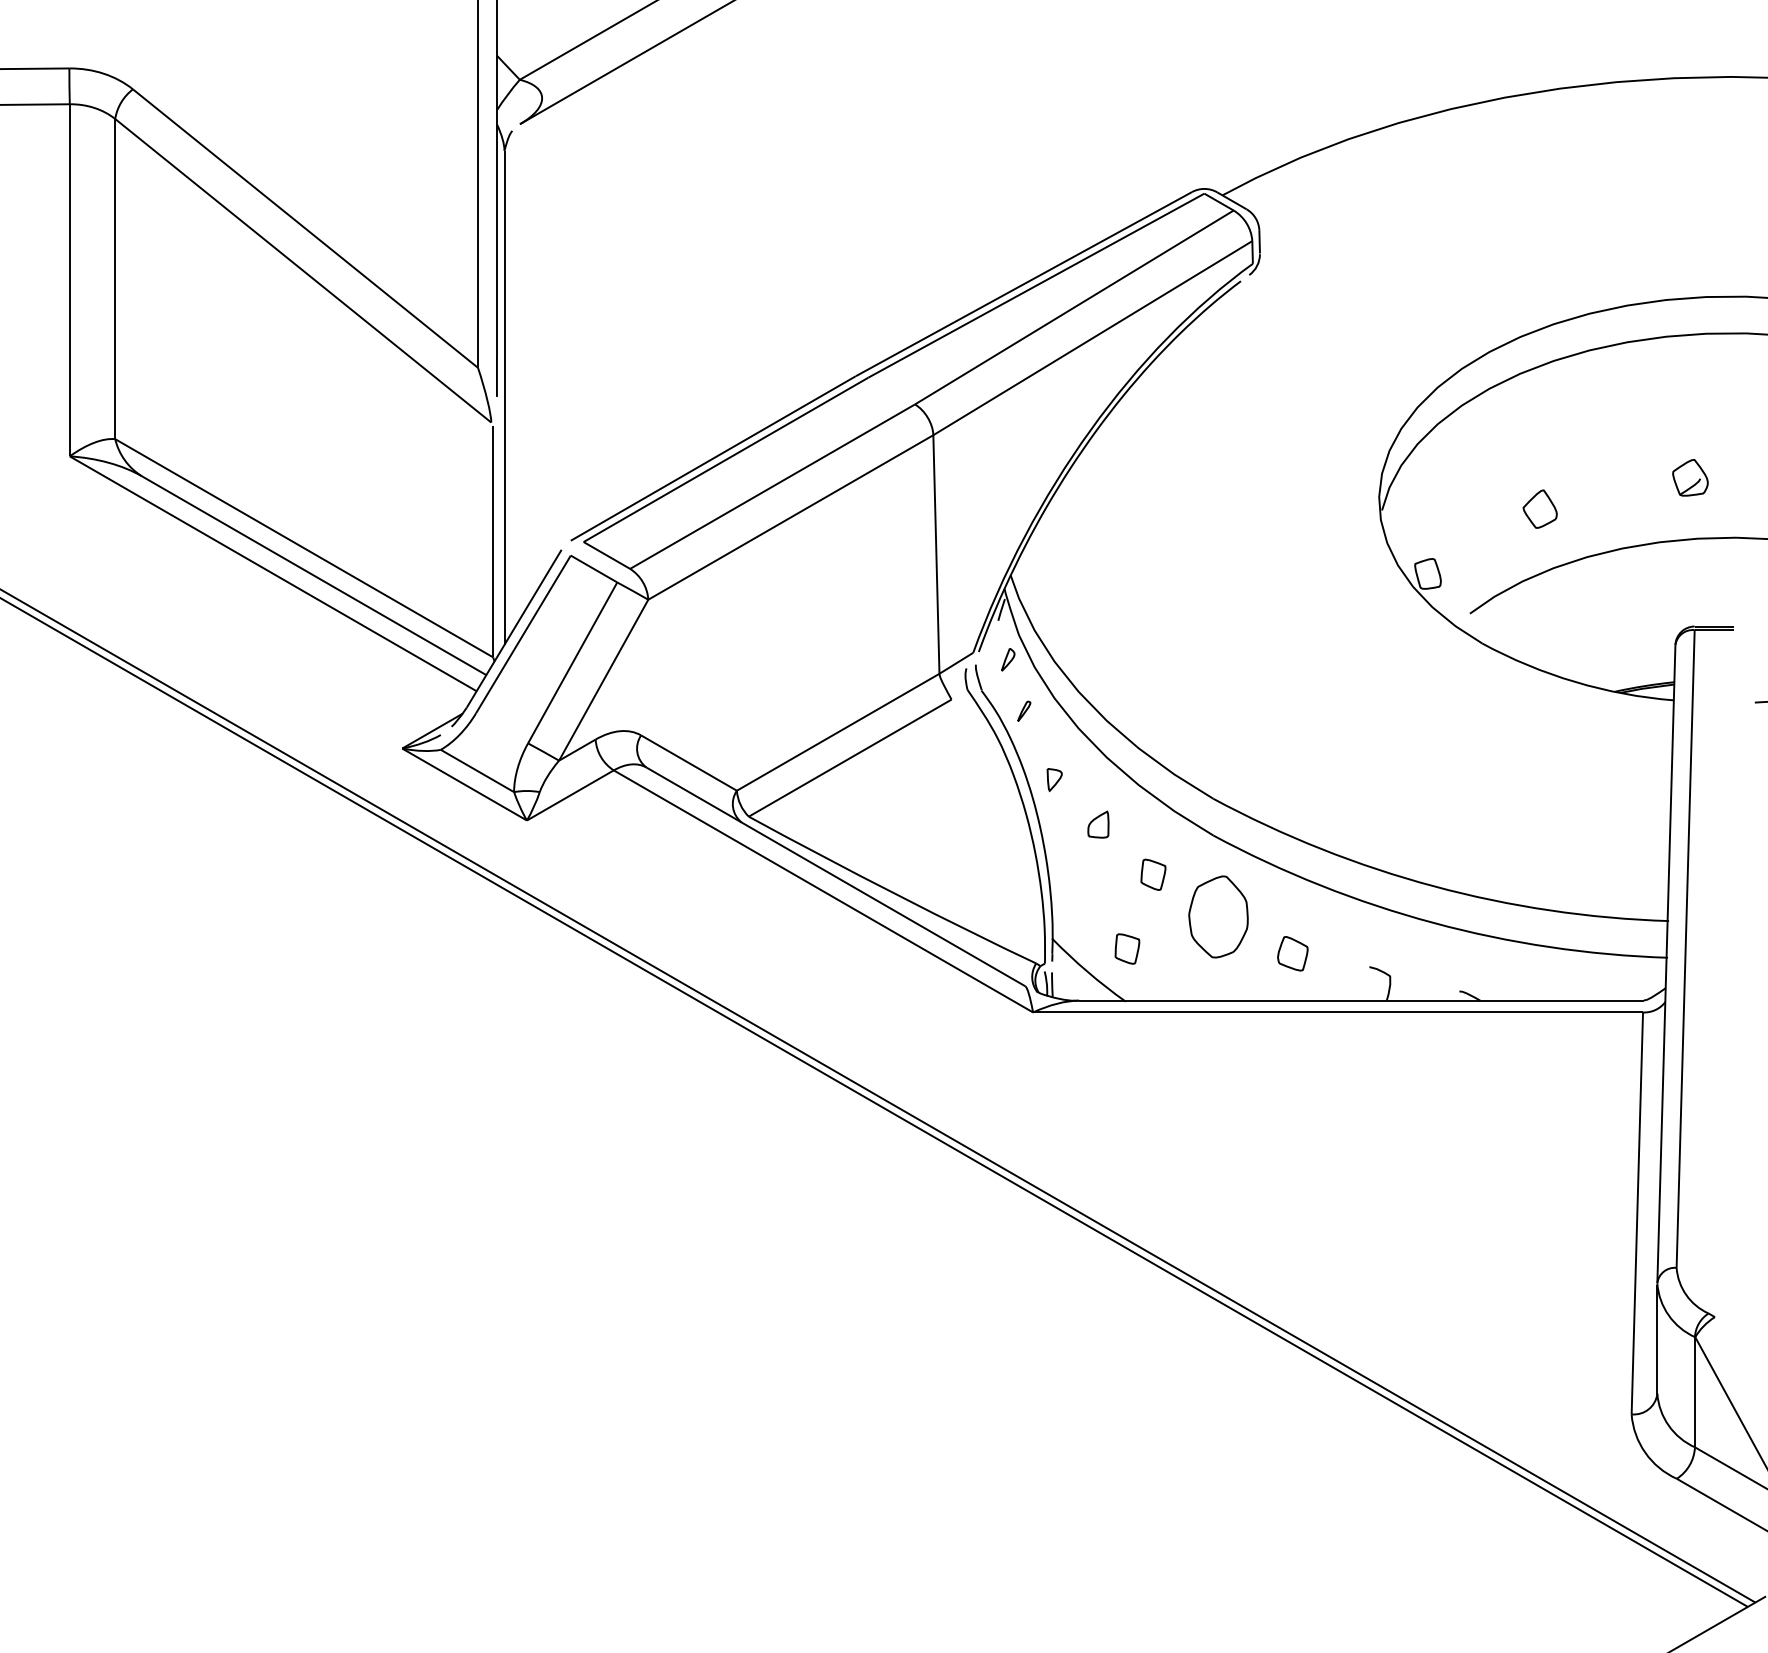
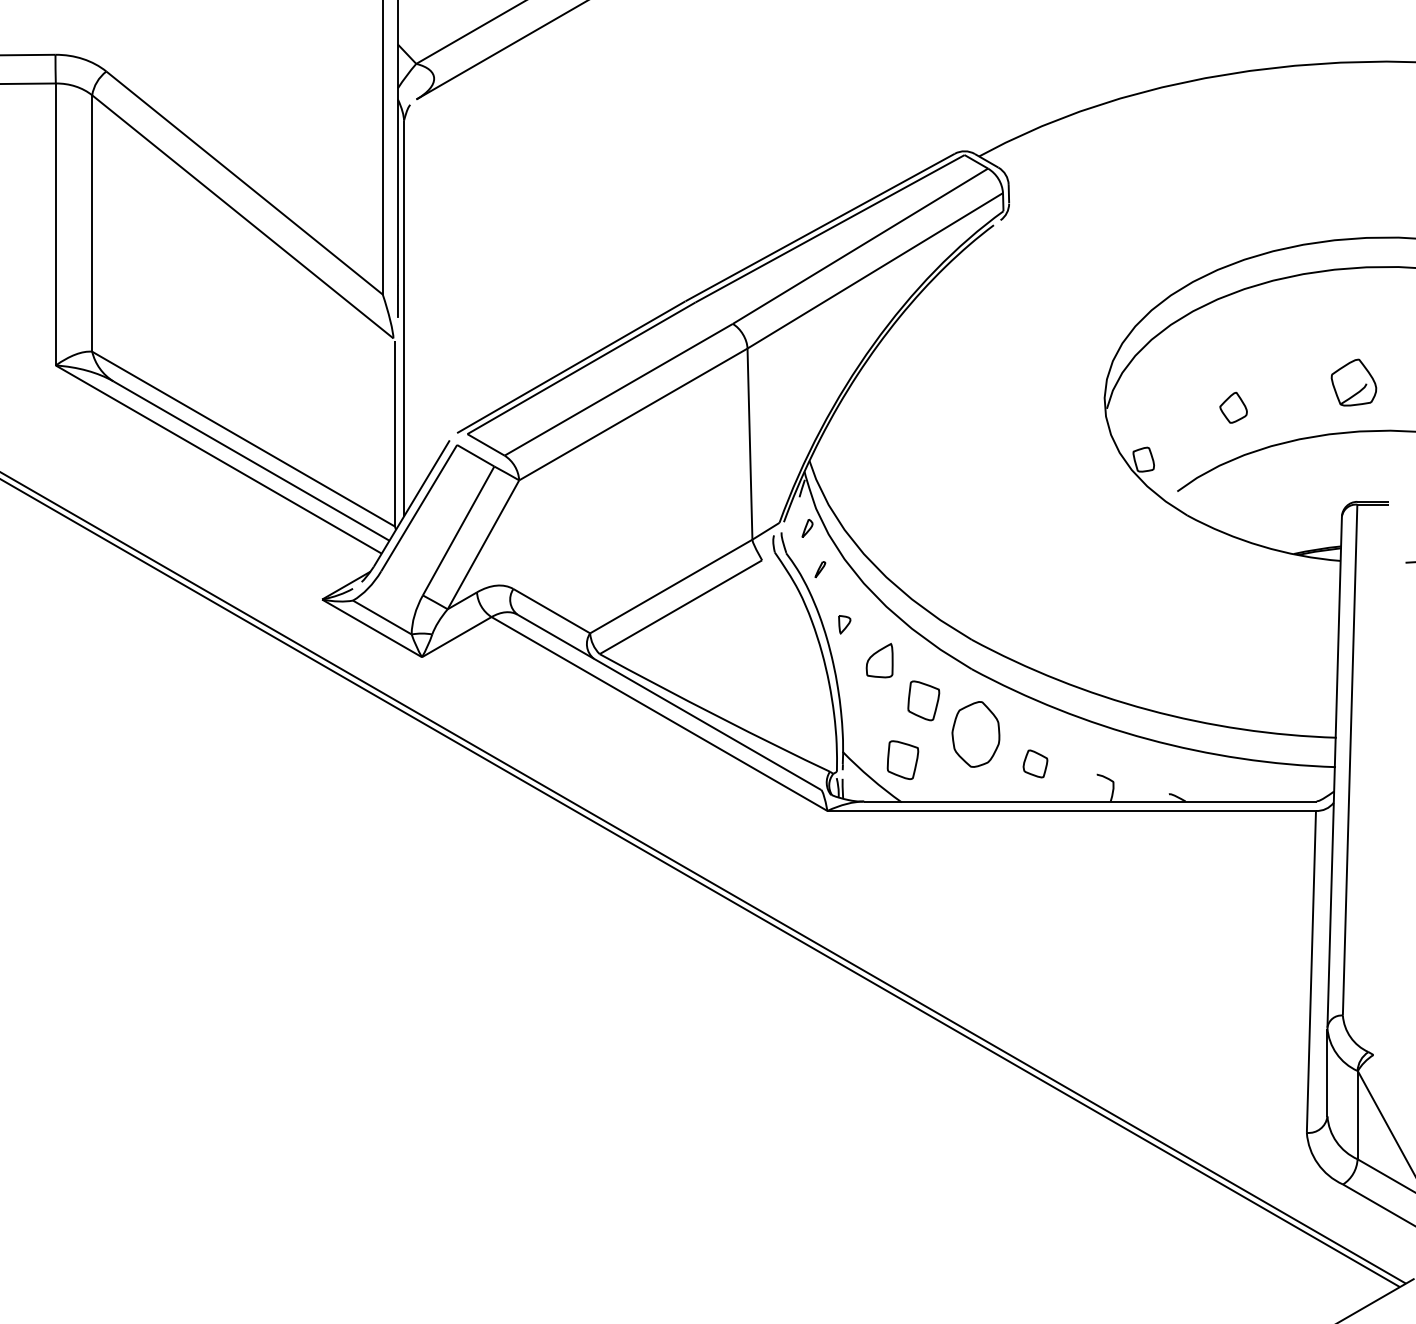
part: (1690, 477) -> (1354, 382), size x1.6
part: (1098, 824) -> (879, 660), size x1.6
part: (1153, 874) -> (923, 700), size x1.6
part: (1127, 948) -> (903, 759), size x1.6

